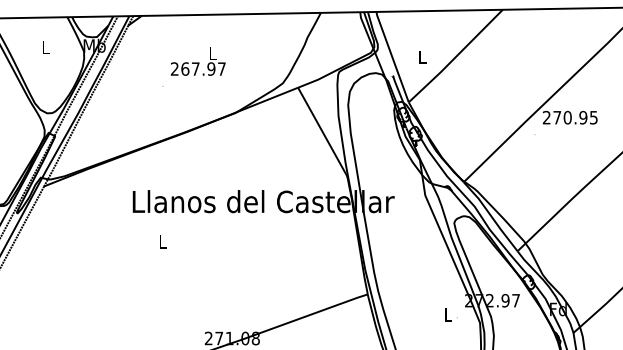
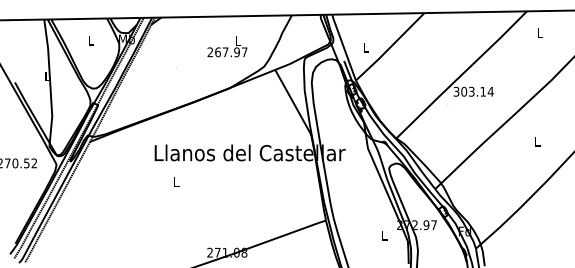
text: (198, 61) -> (227, 46), moved
text: (570, 117) -> (473, 91), 270.95 -> 303.14

